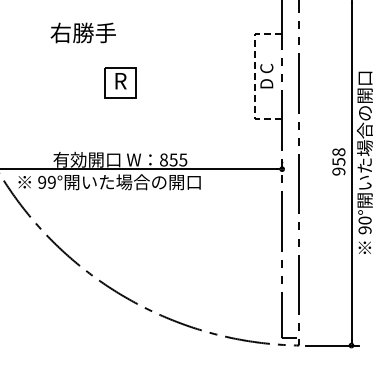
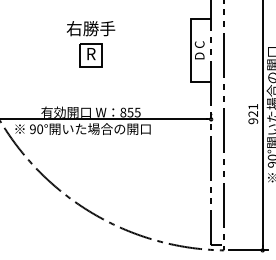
text: (82, 32) -> (90, 28), moved
line: (254, 77) -> (190, 51), dashed -> solid
text: (338, 156) -> (252, 109), 958 -> 921
text: (51, 182) -> (39, 129), 99° -> 90°

